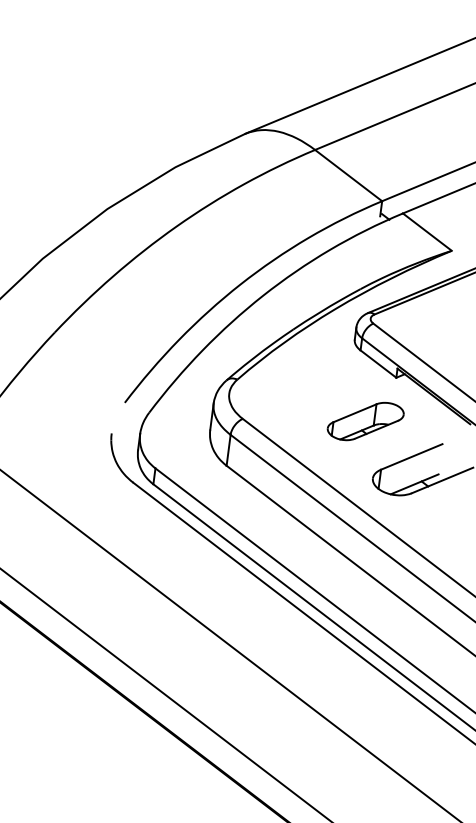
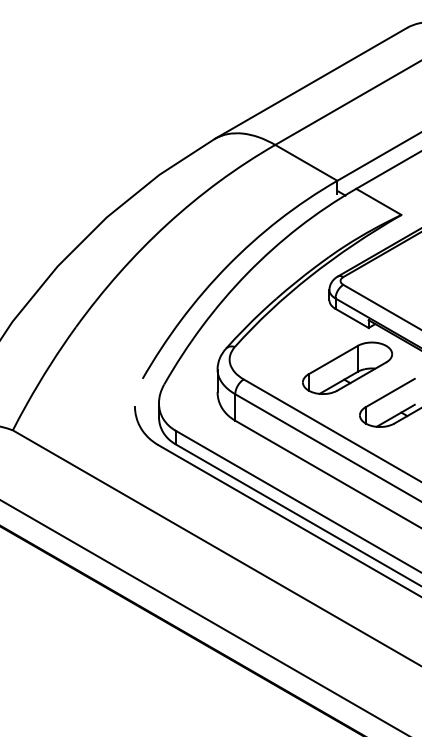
part: (365, 420) -> (347, 367), size x1.43

